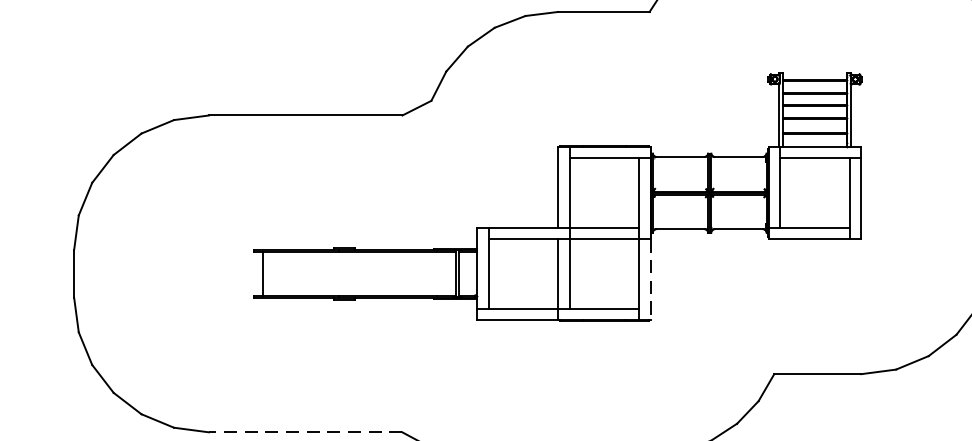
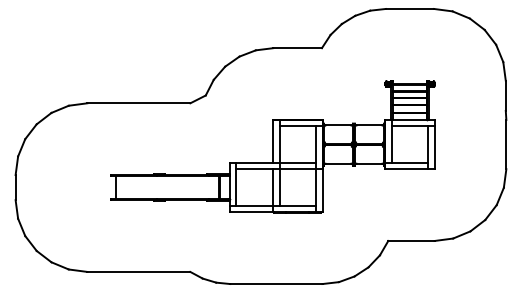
line: (650, 279) -> (322, 190), dashed -> solid
line: (304, 431) -> (138, 271), dashed -> solid

